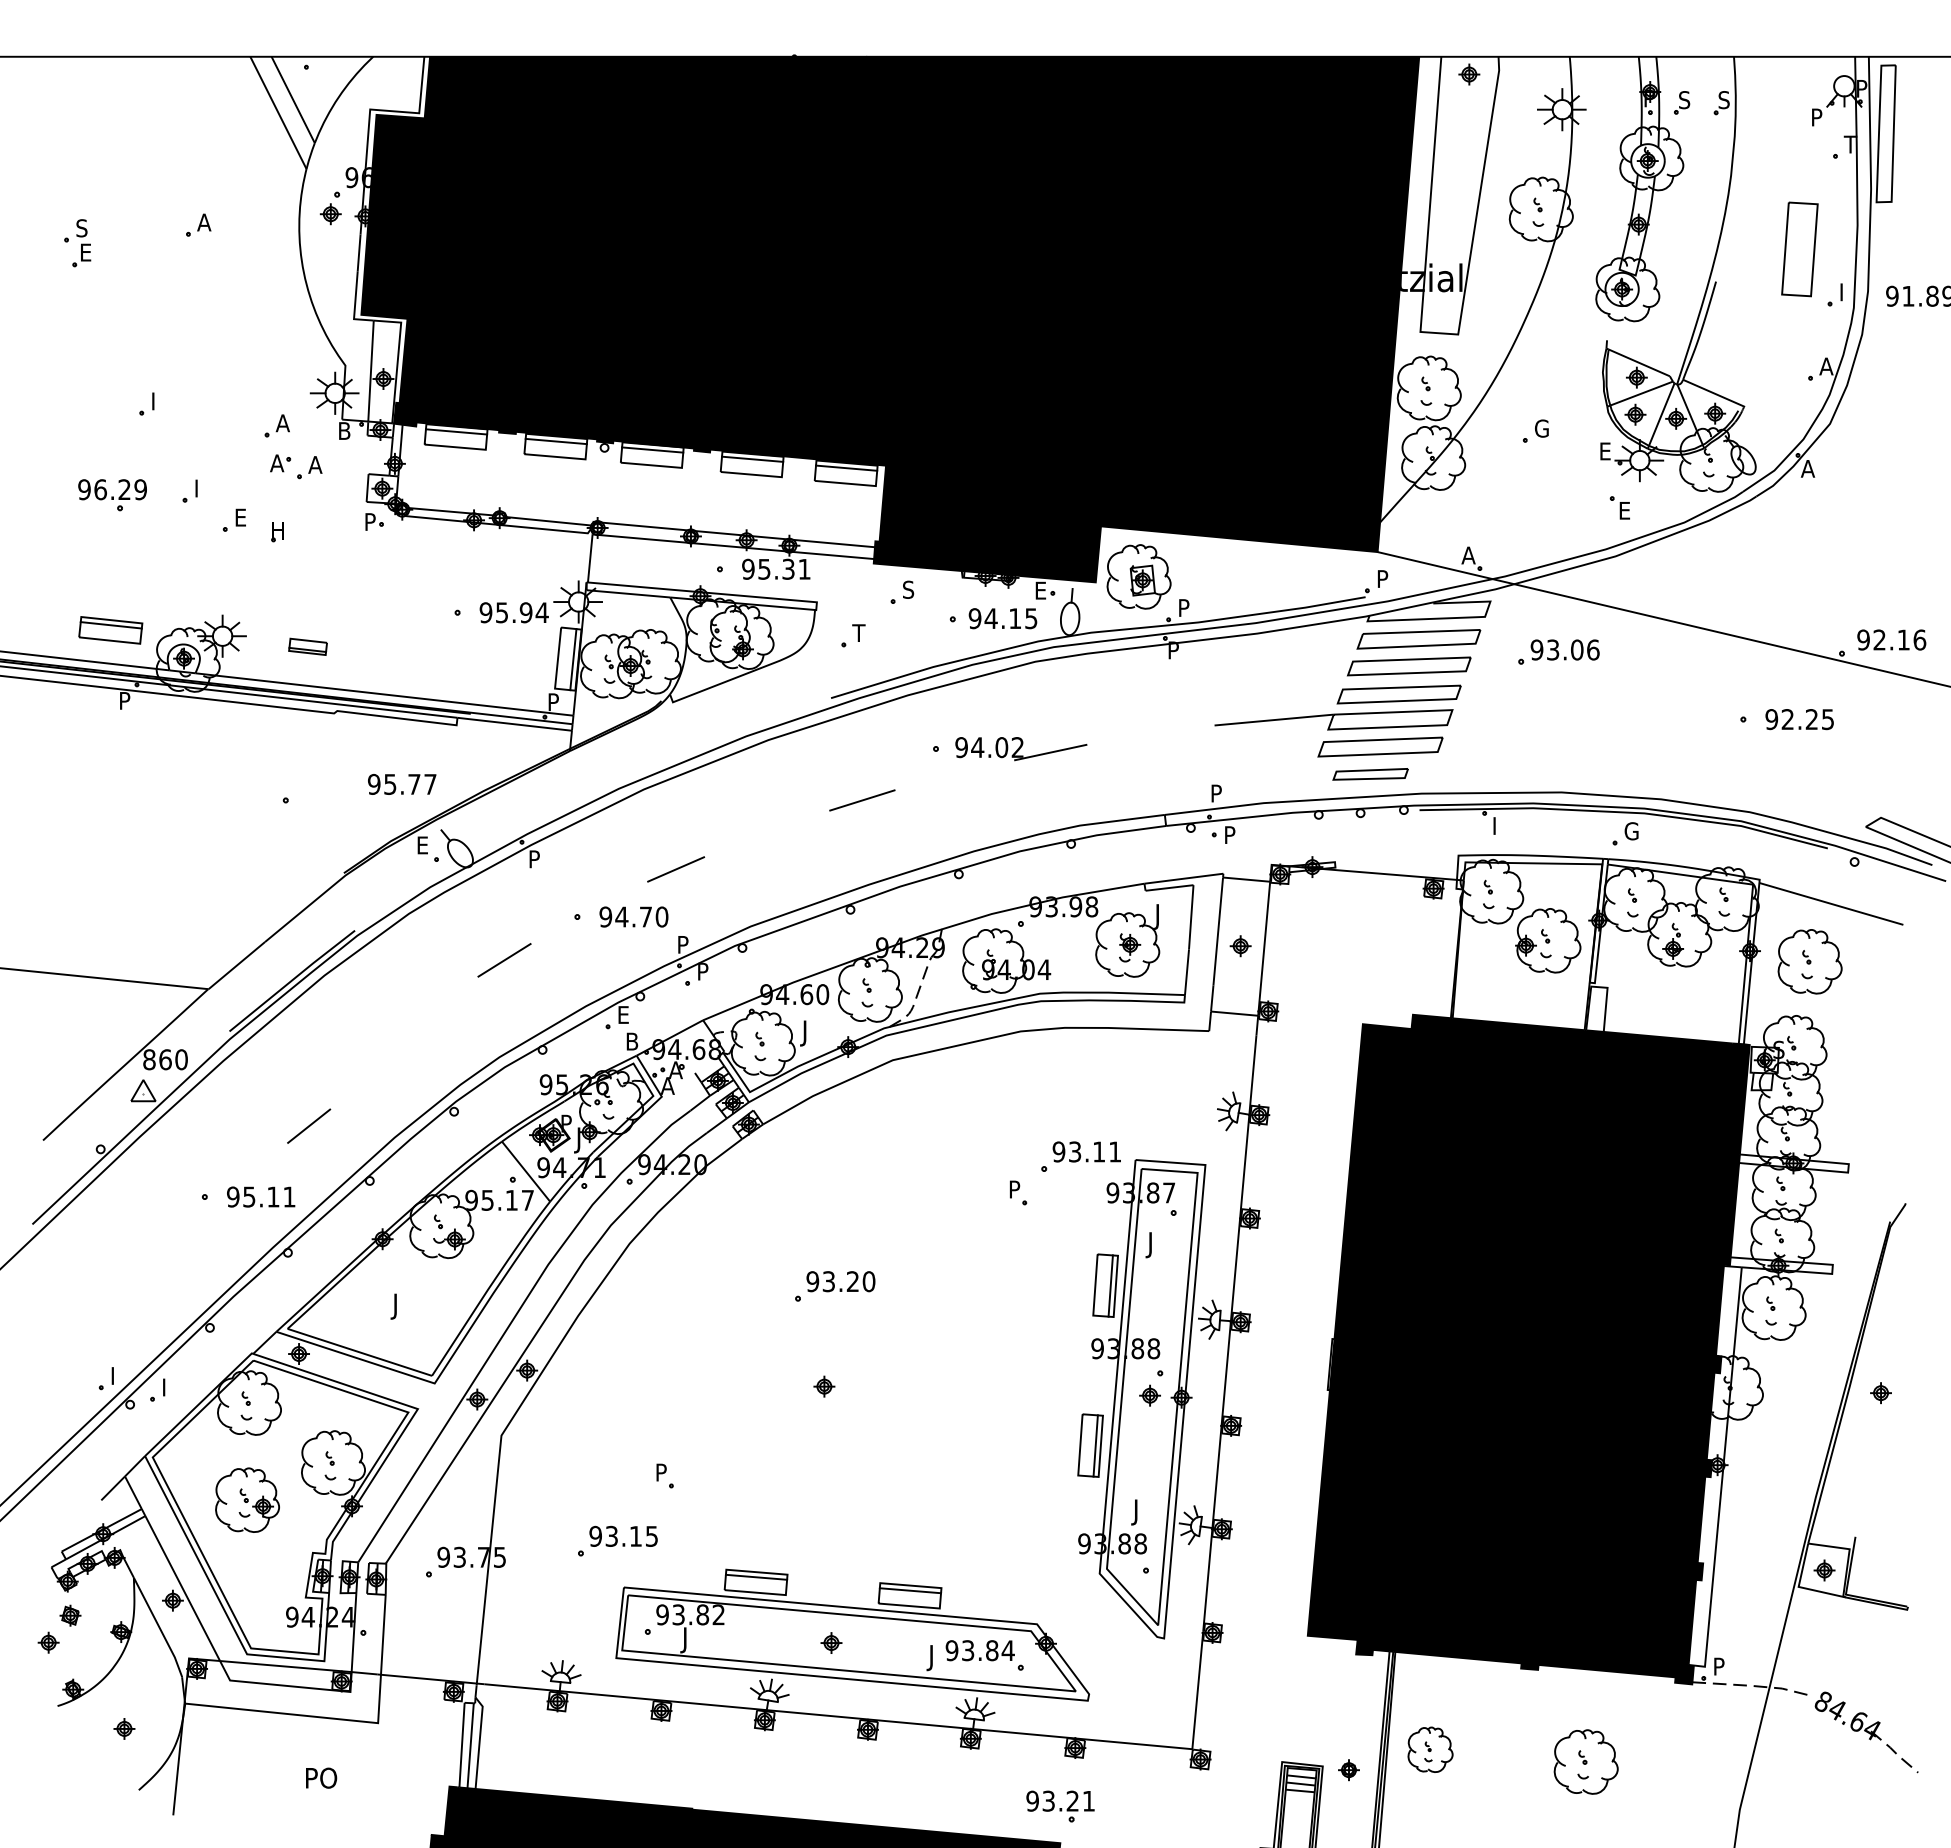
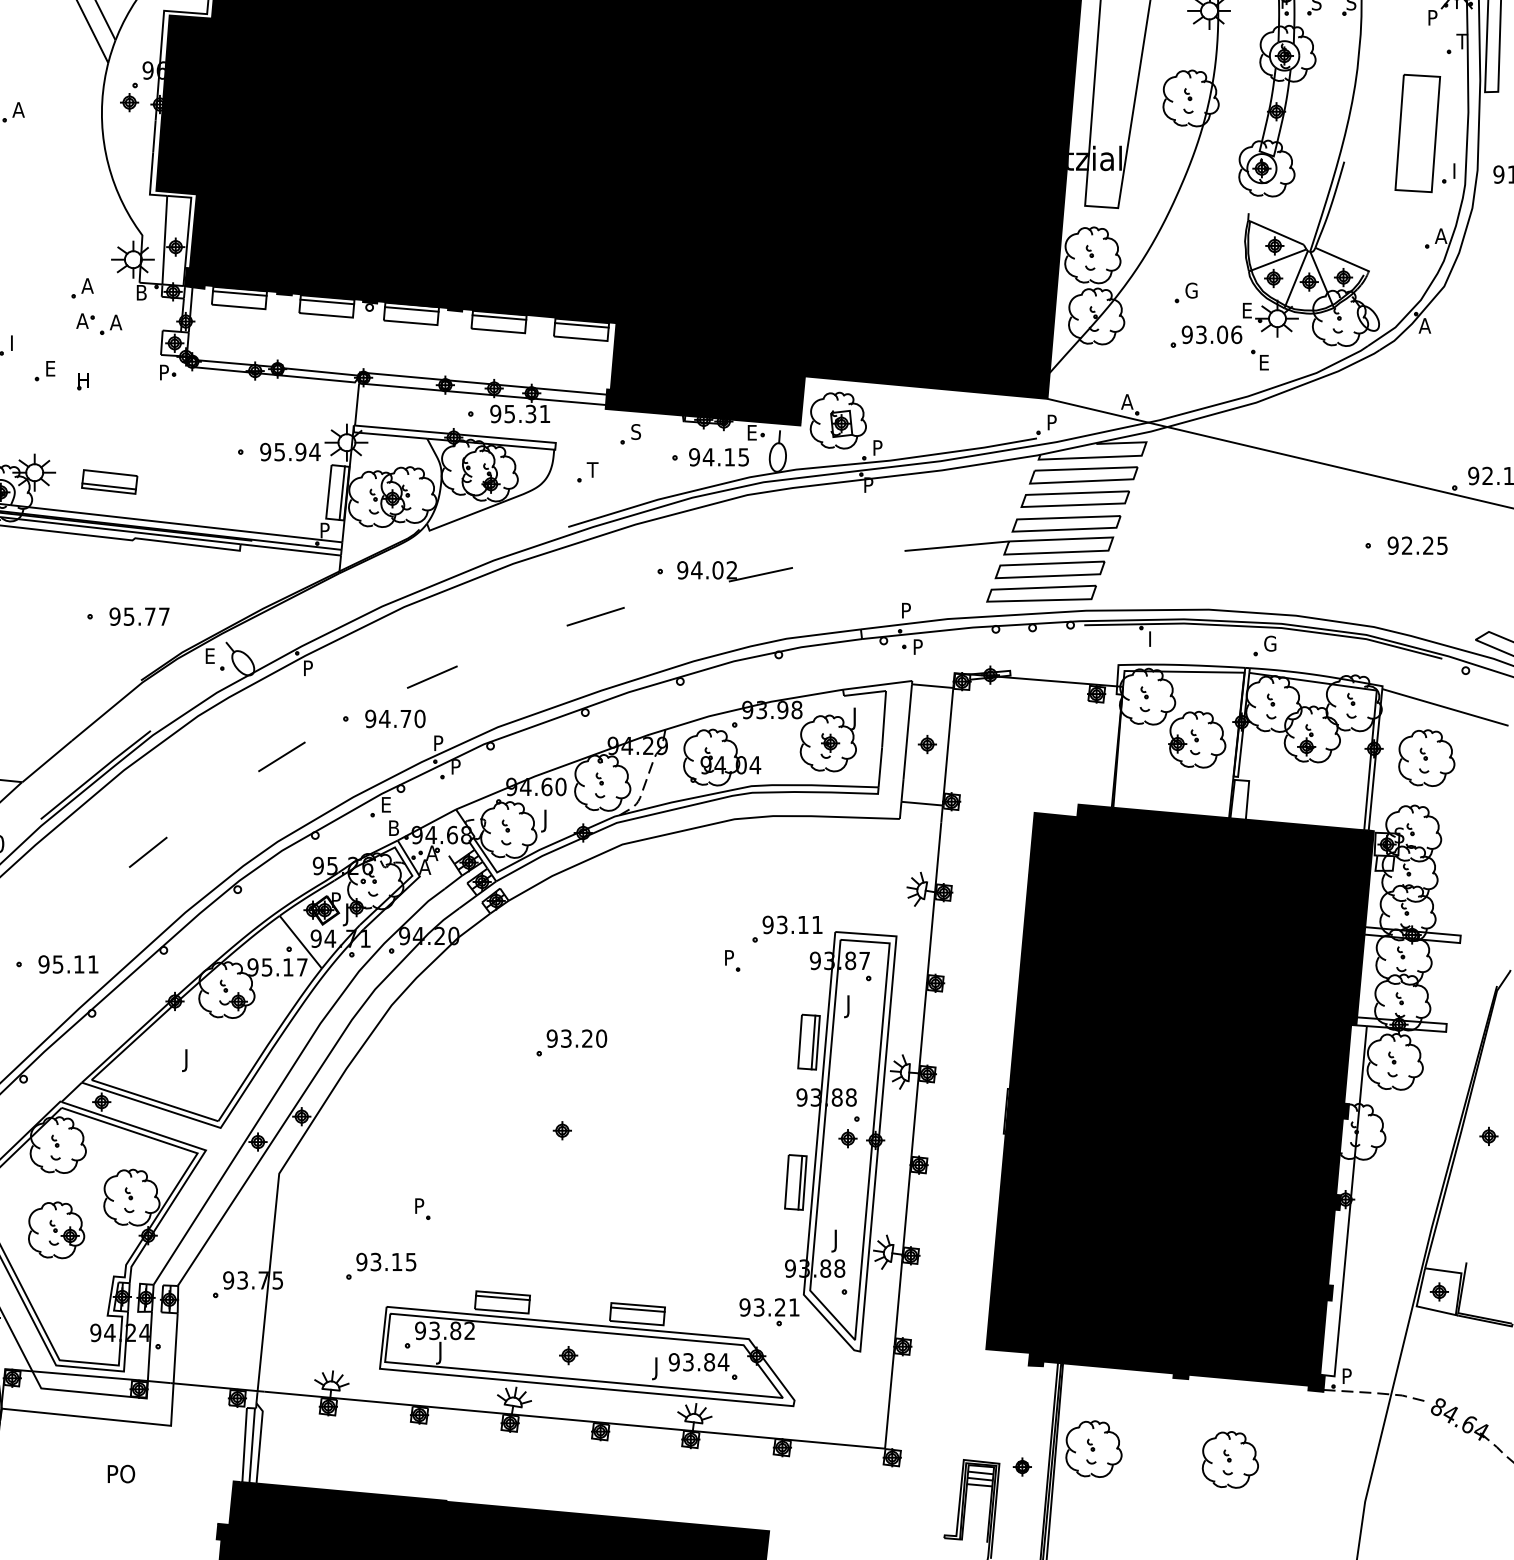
part: (1799, 249) -> (1417, 133), size x1.43
part: (307, 646) -> (109, 481), size x1.67
part: (1558, 651) -> (1206, 336), moved
part: (1370, 774) -> (1041, 593), size x1.67
text: (402, 784) -> (139, 616), moved
line: (309, 1125) -> (148, 851), moved
part: (1430, 1749) -> (1093, 1448), size x1.43
part: (1060, 1806) -> (769, 1312), moved

